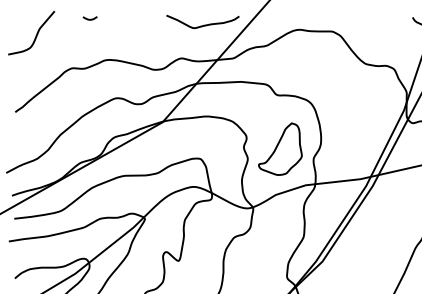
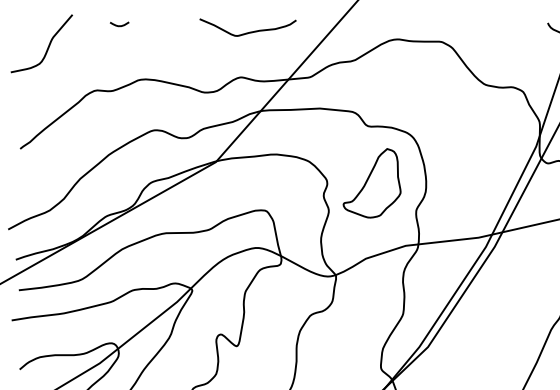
curve: (204, 24) -> (250, 31), moved
part: (280, 148) -> (372, 182), moved

